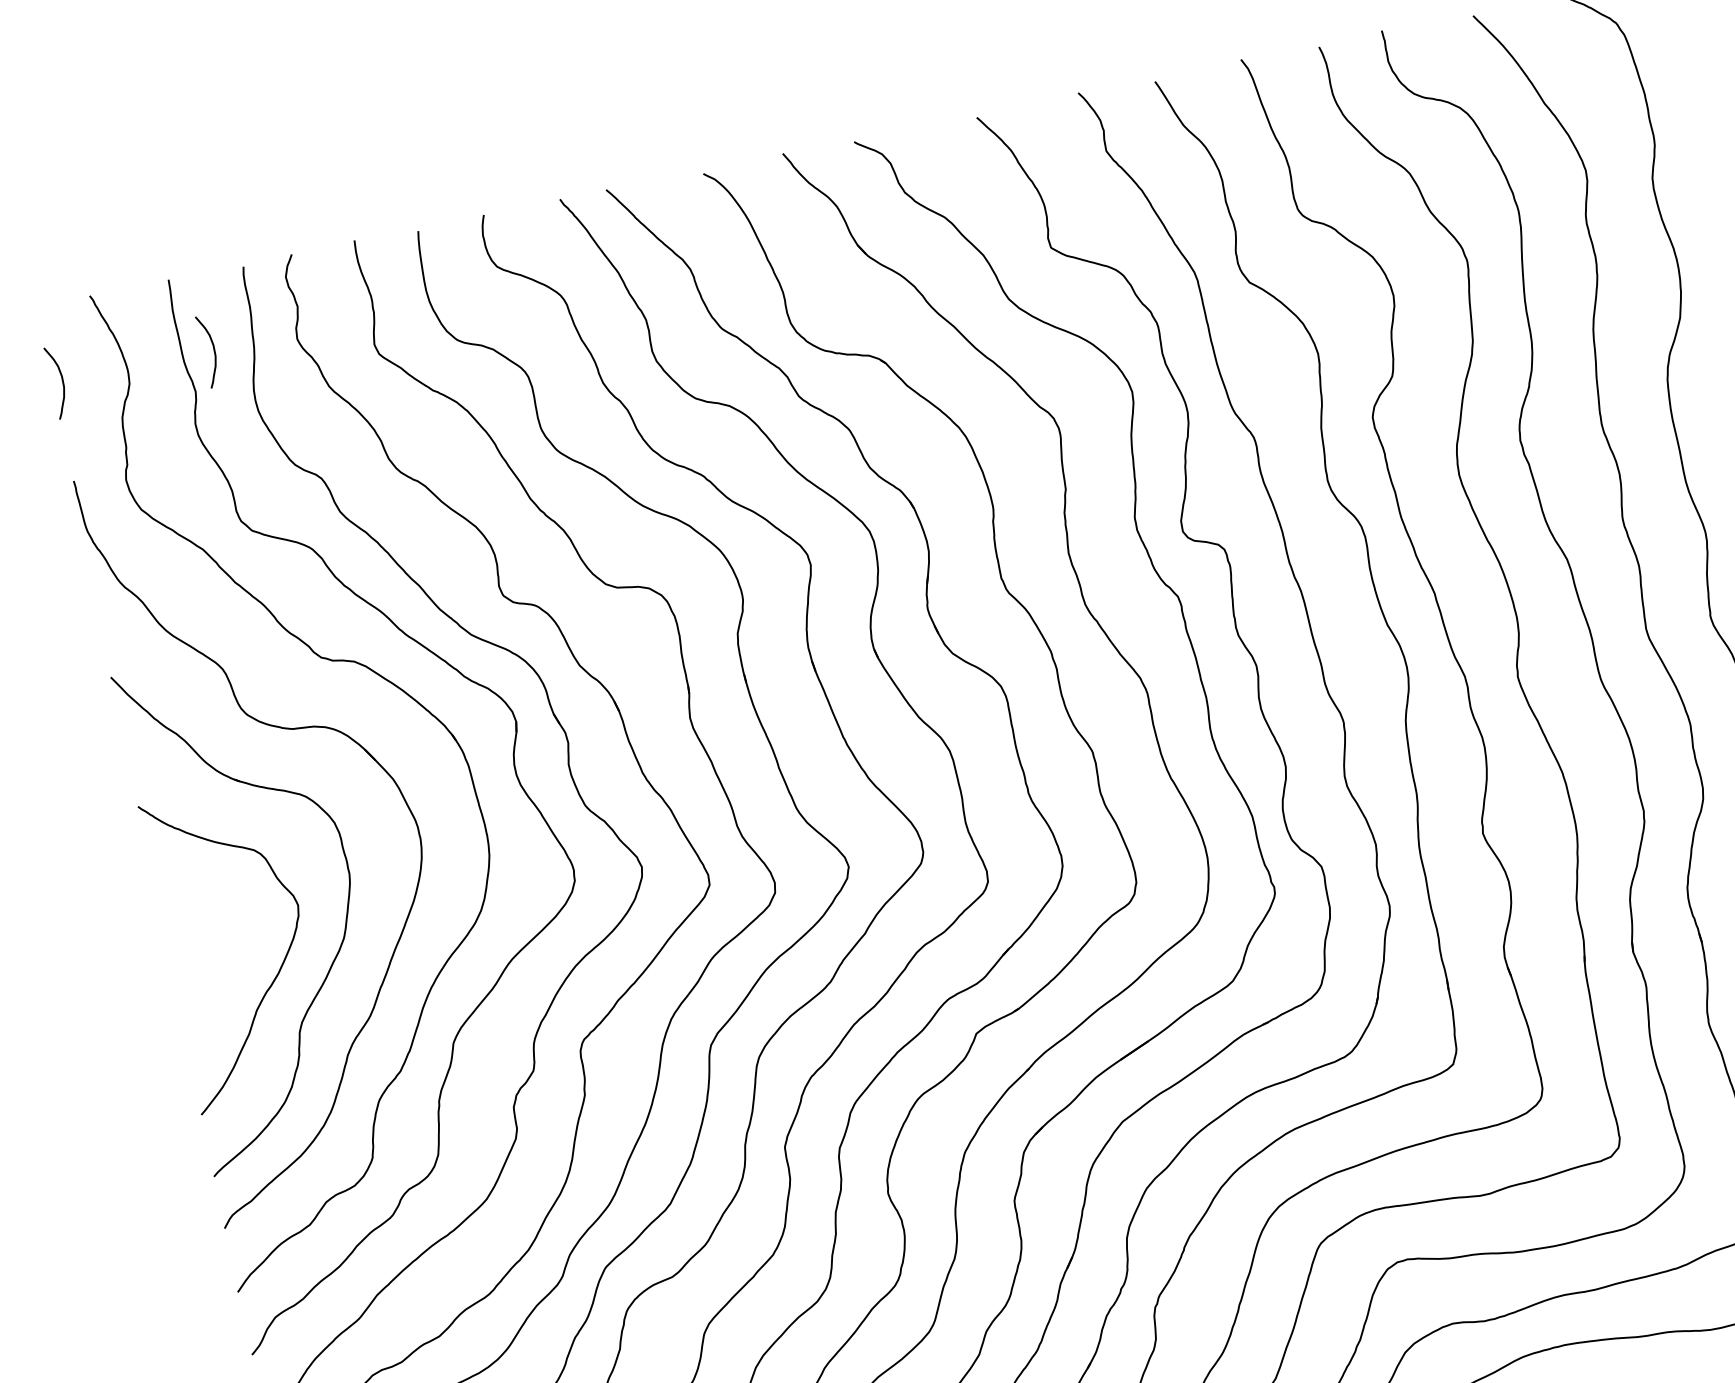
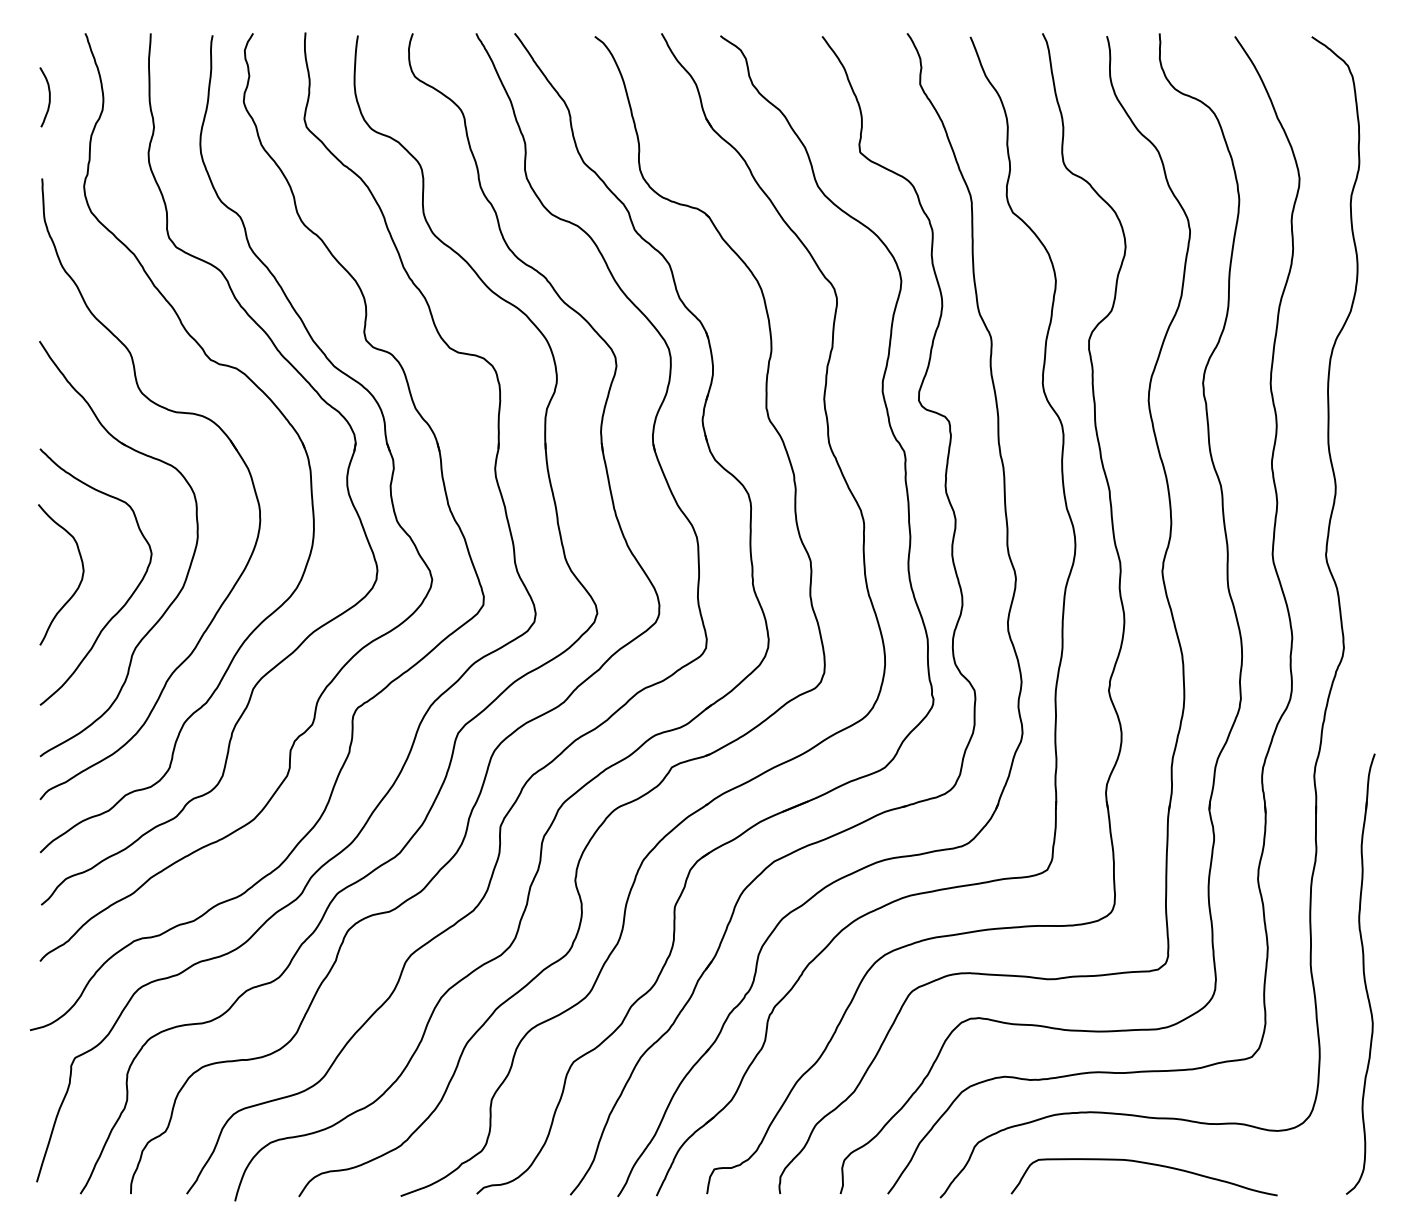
curve: (214, 350) -> (175, 97), removed
curve: (218, 957) -> (79, 582), added

